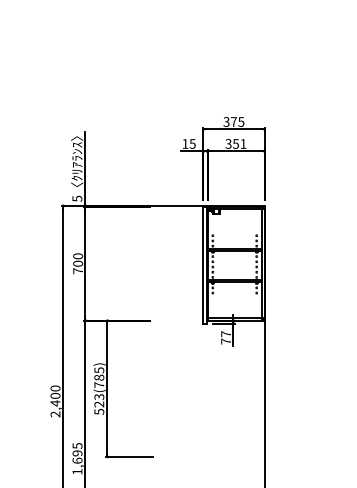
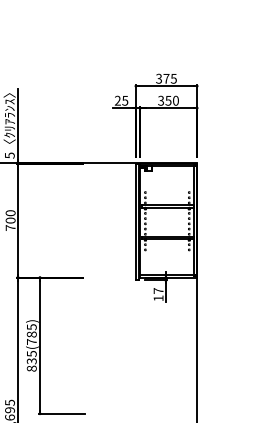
text: (185, 143) -> (118, 100), 15 -> 25
text: (243, 143) -> (176, 100), 351 -> 350
text: (225, 341) -> (158, 298), 77 -> 17
text: (99, 404) -> (32, 361), 523(785) -> 835(785)

